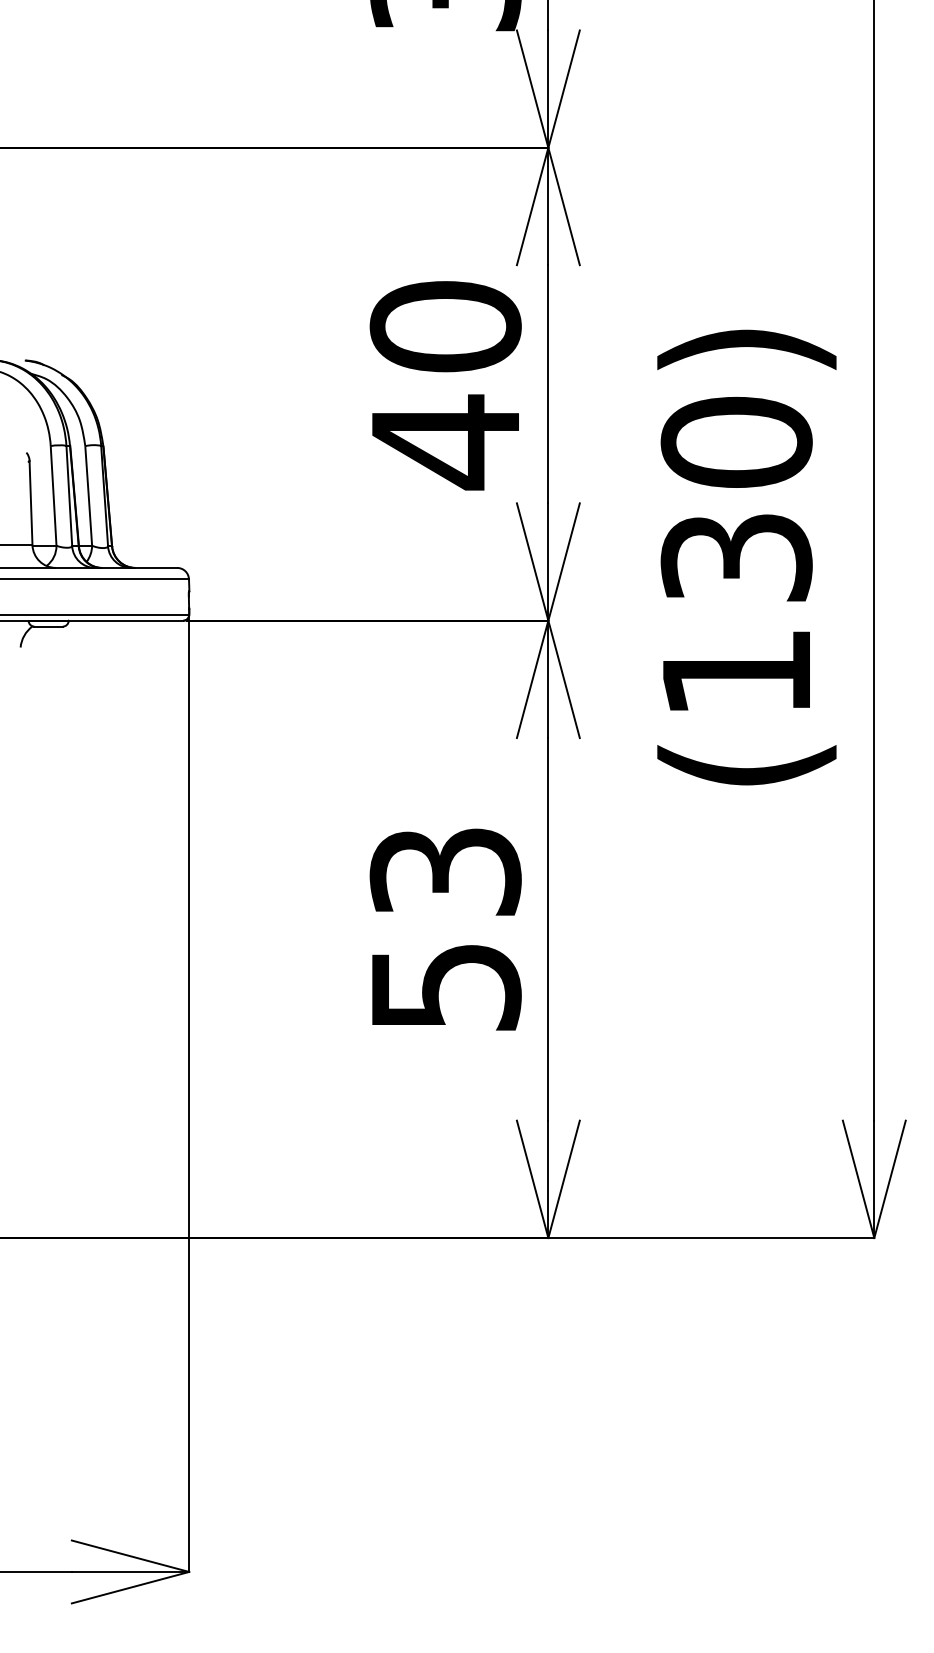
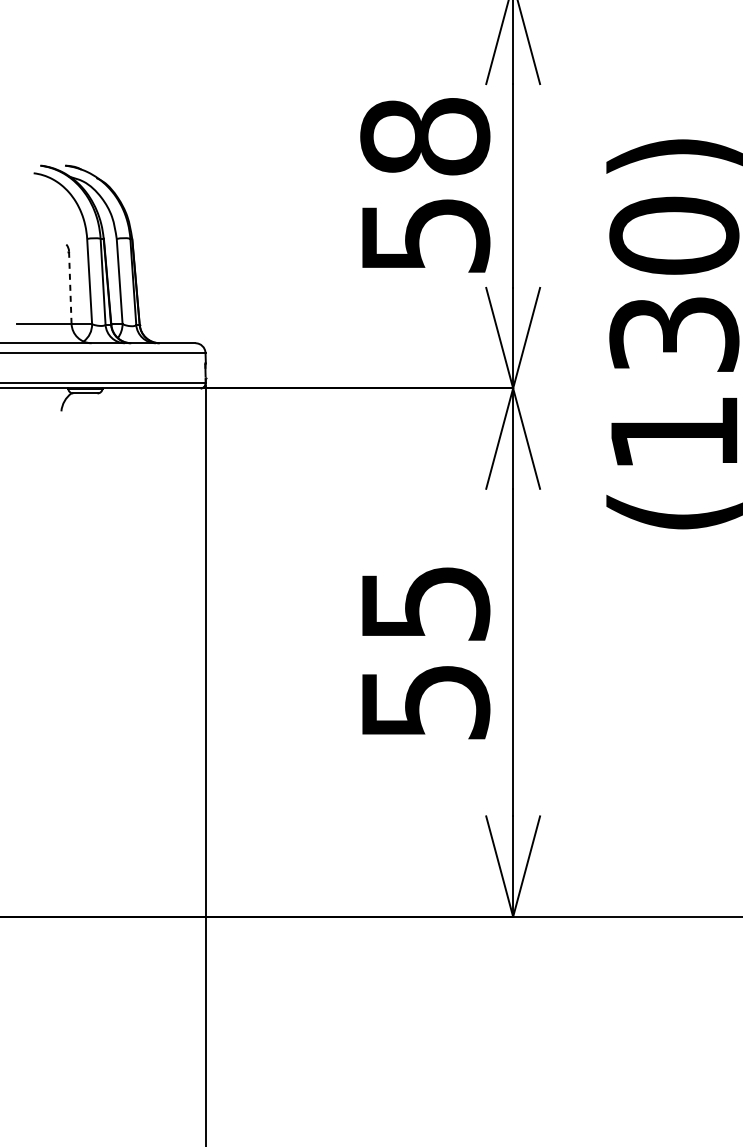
text: (445, 385) -> (425, 187), 40 -> 58
line: (31, 502) -> (70, 287), solid -> dashed
text: (445, 871) -> (425, 603), 53 -> 55

